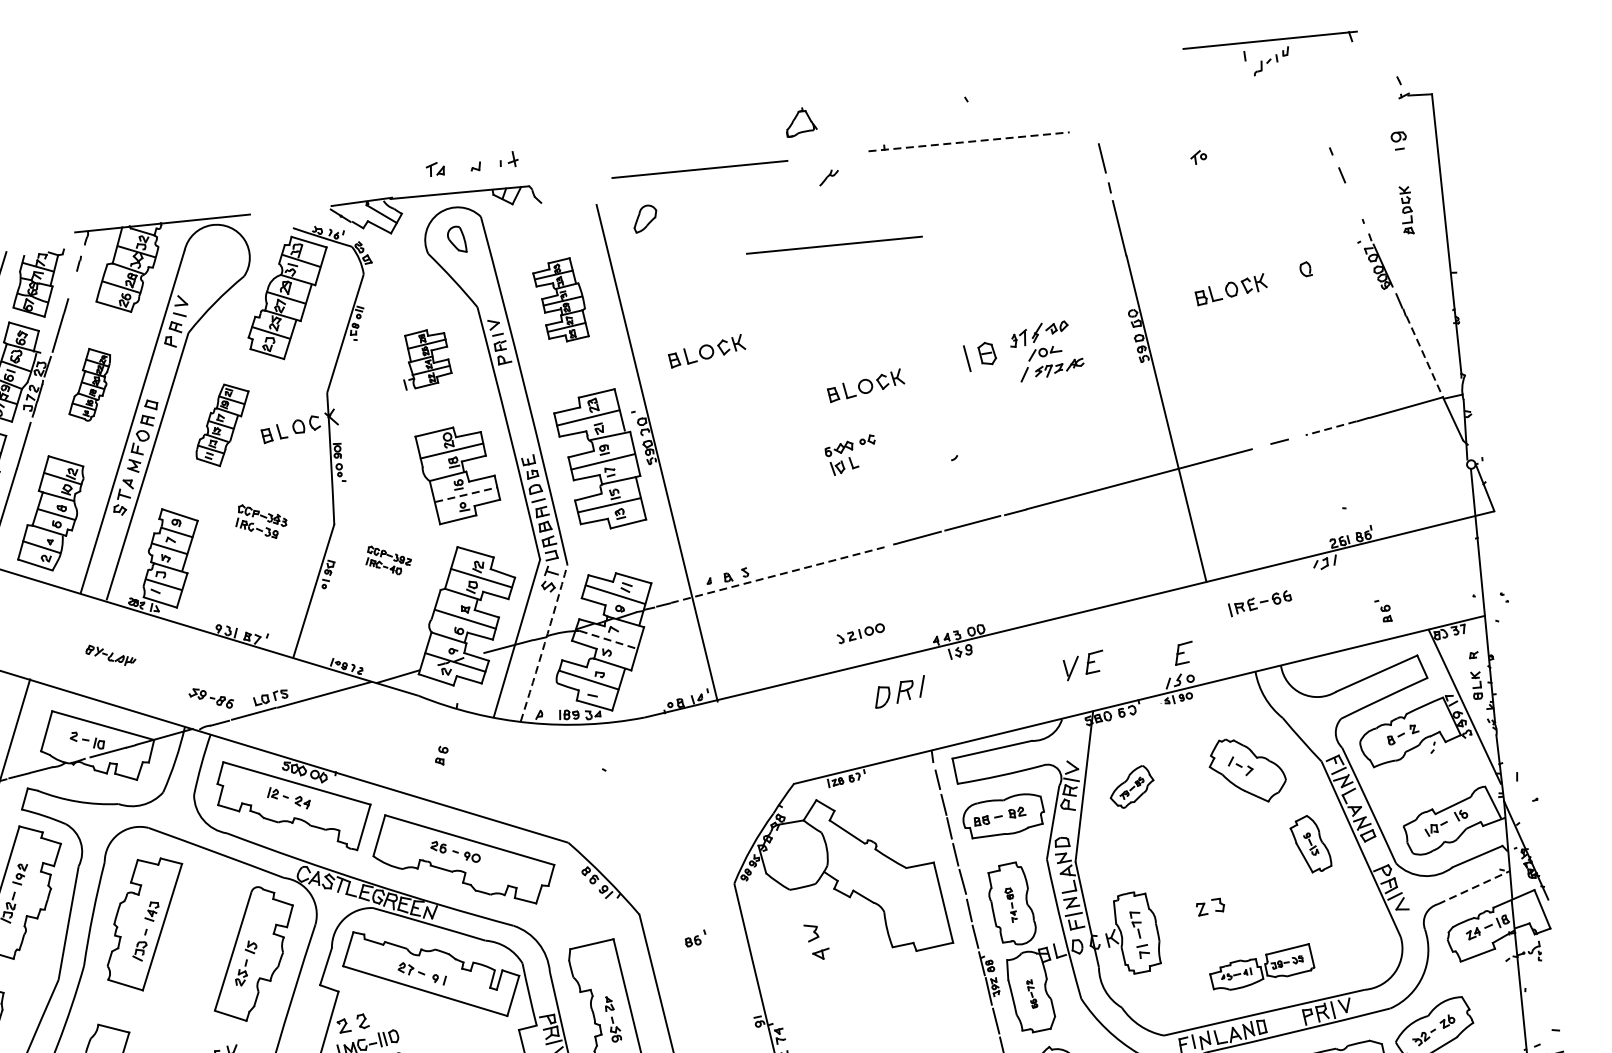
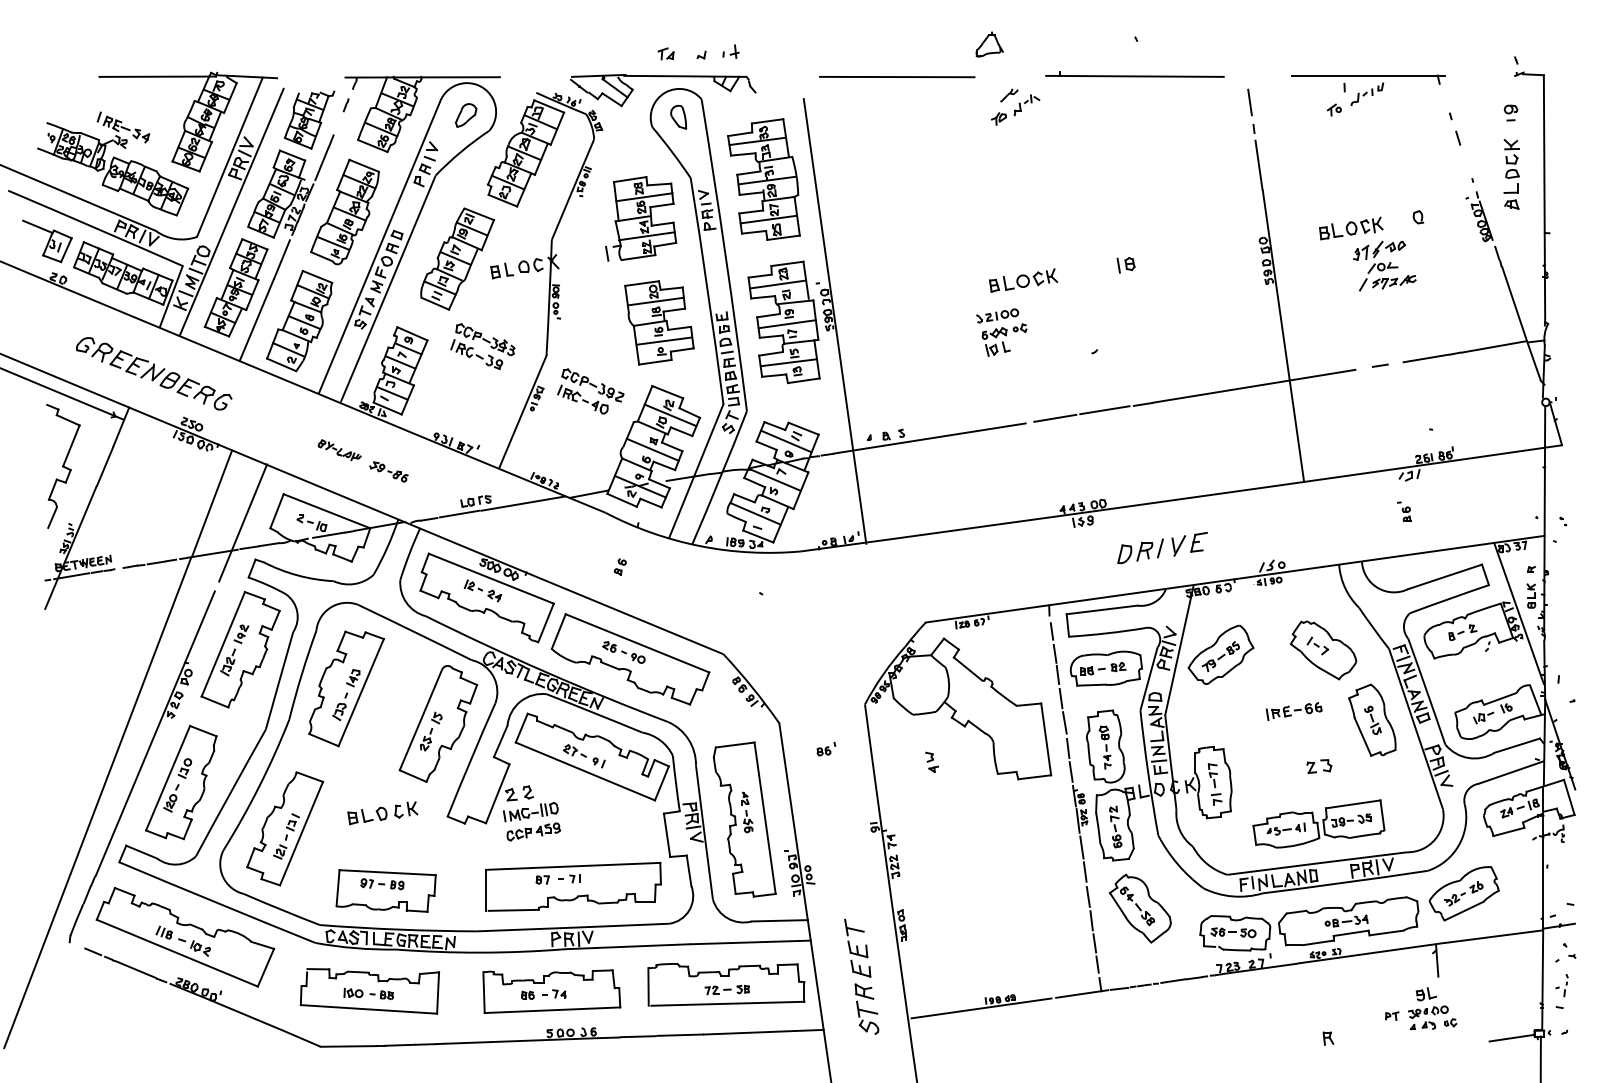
part: (1272, 55) -> (1368, 89), moved
line: (968, 142) -> (1134, 76), dashed -> solid
part: (837, 192) -> (1015, 109), added
part: (1406, 210) -> (1511, 174), size x1.67
part: (645, 218) -> (466, 115), moved
line: (834, 245) -> (1008, 155), removed
part: (560, 300) -> (763, 179), size x1.67
part: (1046, 350) -> (1384, 265), moved
part: (706, 351) -> (887, 236), removed
part: (979, 357) -> (1125, 265), size x0.62
line: (1424, 357) -> (1514, 304), dashed -> solid
part: (426, 358) -> (641, 218), size x1.67
part: (89, 384) -> (344, 211), size x1.67
part: (222, 424) -> (457, 258), size x1.43
line: (1331, 428) -> (1426, 358), dashed -> solid
line: (466, 495) -> (664, 341), dashed -> solid
part: (260, 521) -> (482, 346), size x1.43
part: (388, 560) -> (590, 391), size x1.67
line: (777, 575) -> (929, 438), dashed -> solid
part: (1259, 603) -> (1293, 711), moved
part: (1383, 610) -> (1404, 511), moved
part: (860, 633) -> (997, 315), moved
line: (608, 639) -> (776, 480), dashed -> solid
arc: (545, 642) -> (720, 477), dashed -> solid
part: (1183, 653) -> (1277, 542), removed
part: (899, 692) -> (1140, 551), moved
part: (210, 698) -> (388, 471), moved
part: (1131, 786) -> (1220, 654), size x1.67
part: (1310, 843) -> (1372, 719), size x1.43
line: (1474, 887) -> (1511, 772), dashed -> solid
part: (1010, 905) -> (1104, 747), size x1.43
part: (1210, 907) -> (1319, 766), moved
part: (816, 940) -> (931, 761), size x0.62
part: (1261, 967) -> (1318, 823), size x1.43
part: (1031, 993) -> (1115, 826), size x1.67

